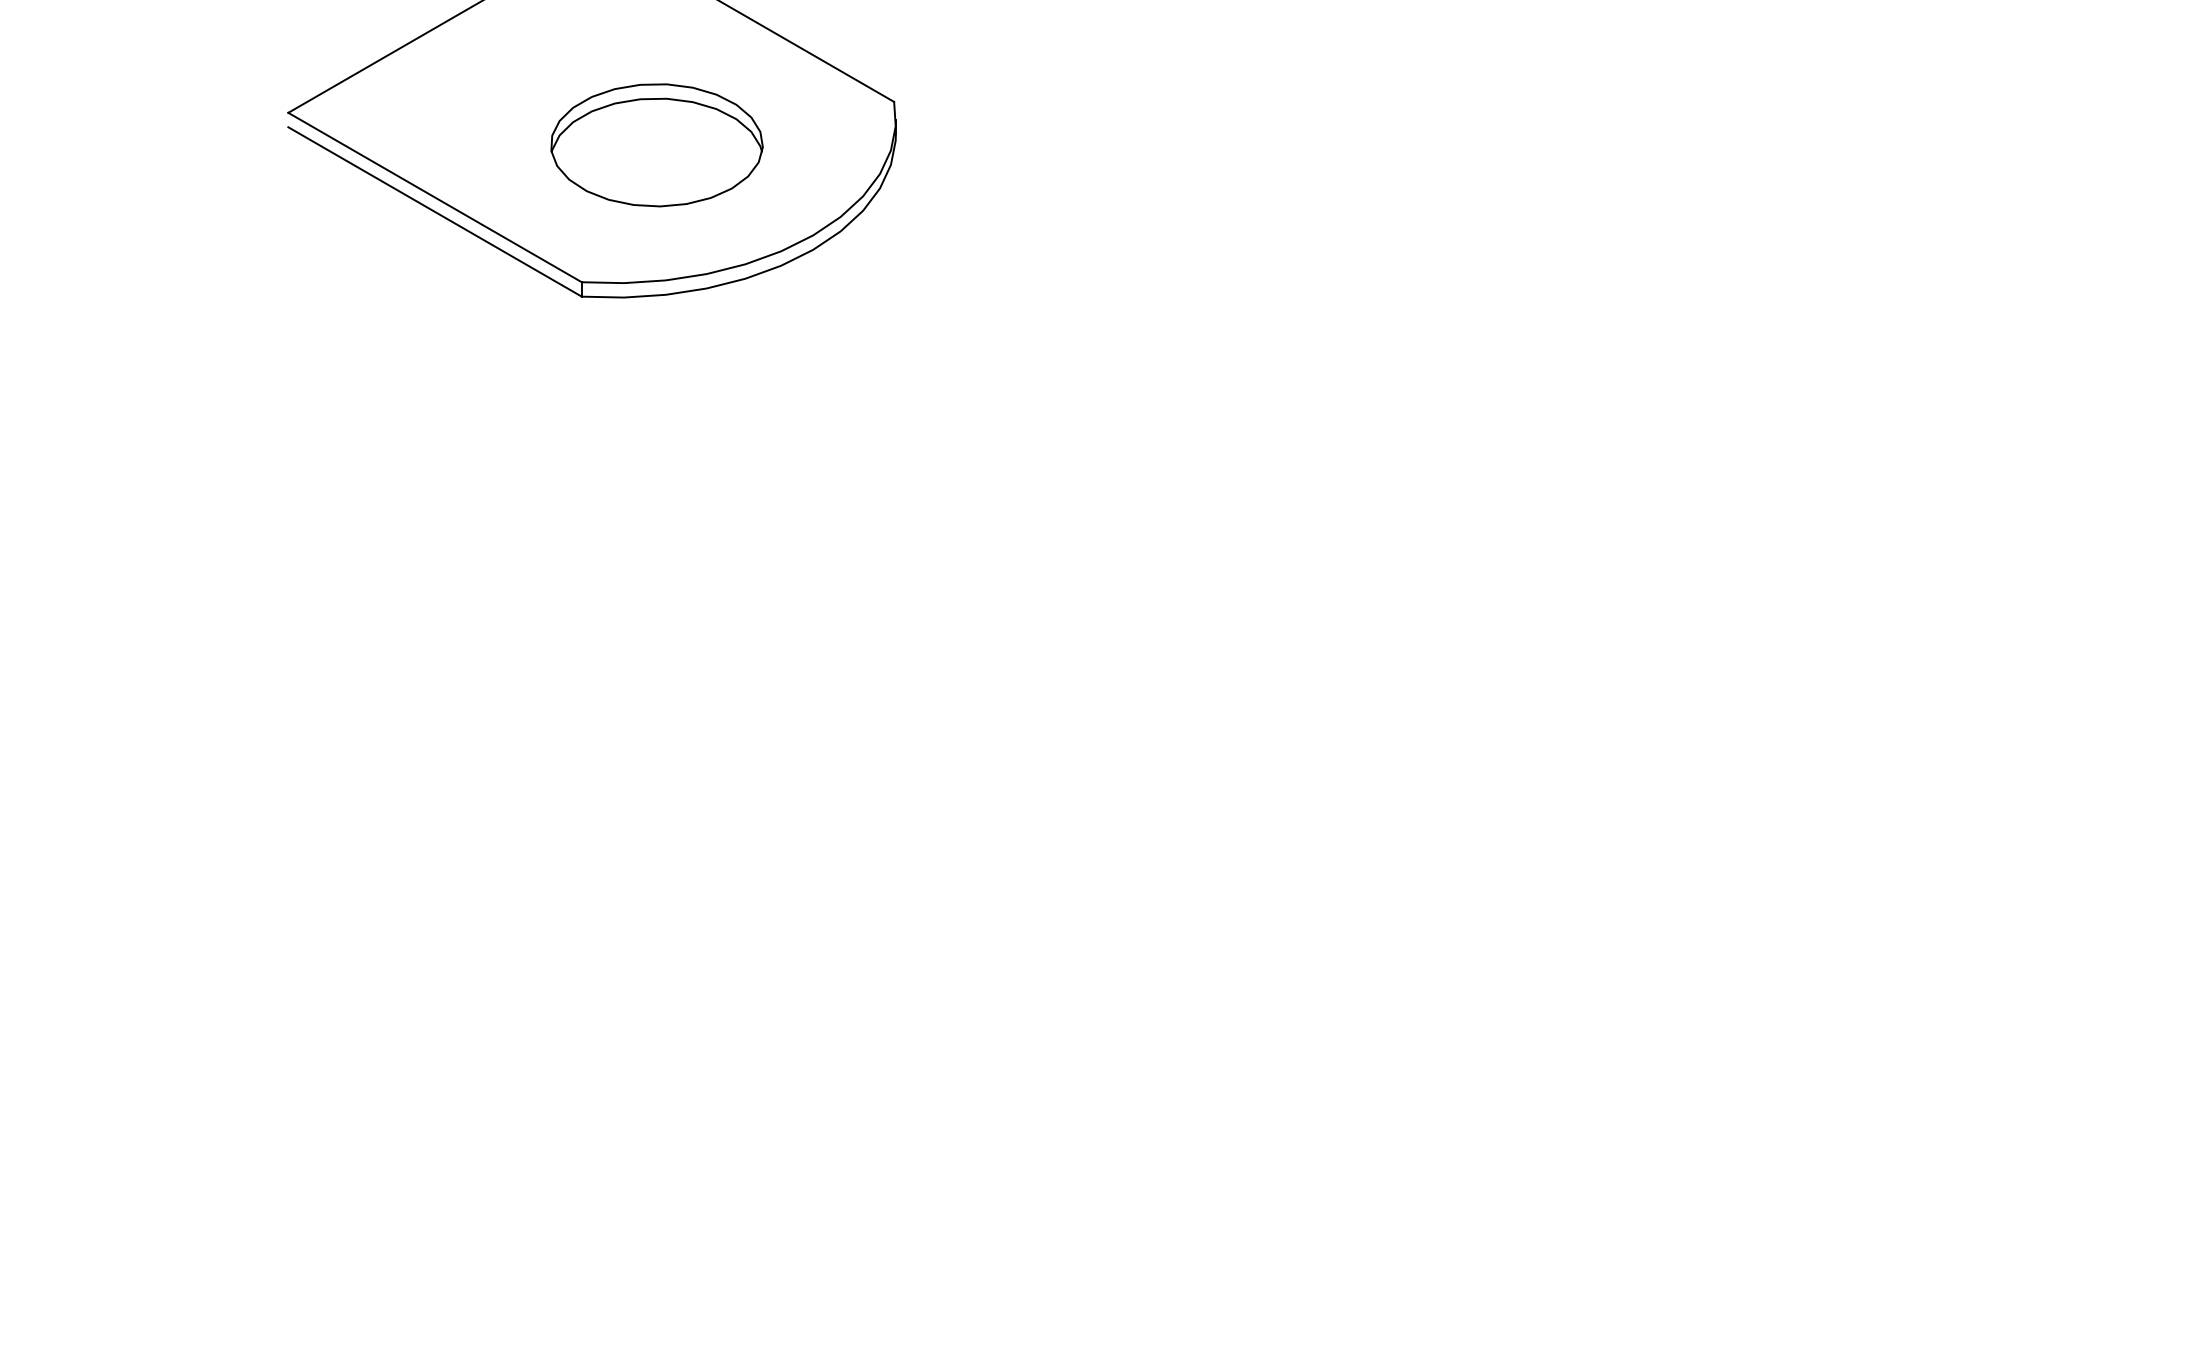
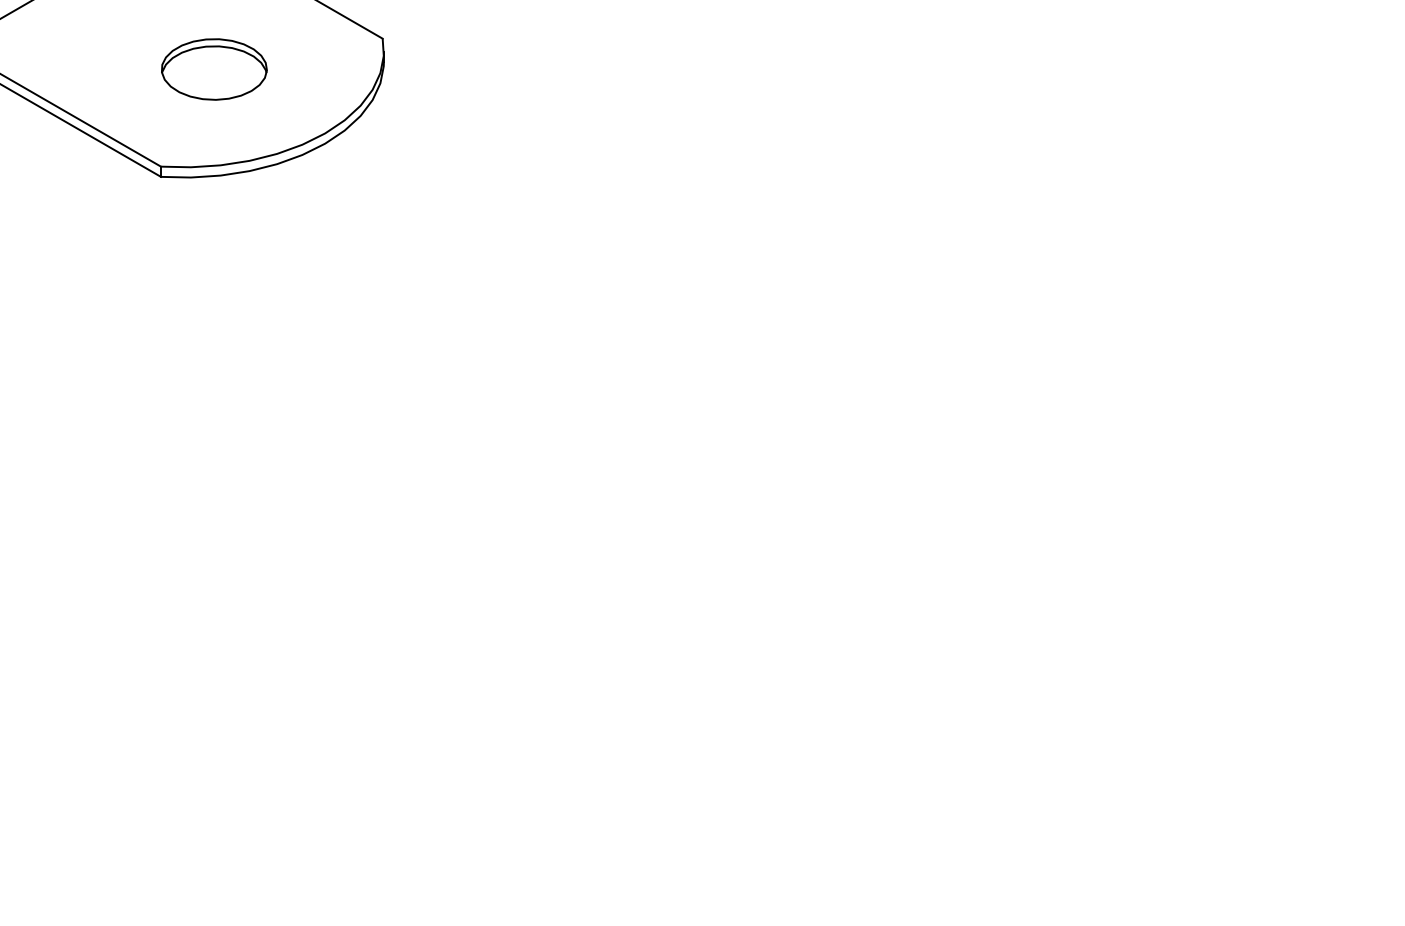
part: (656, 145) -> (214, 69), size x0.7

